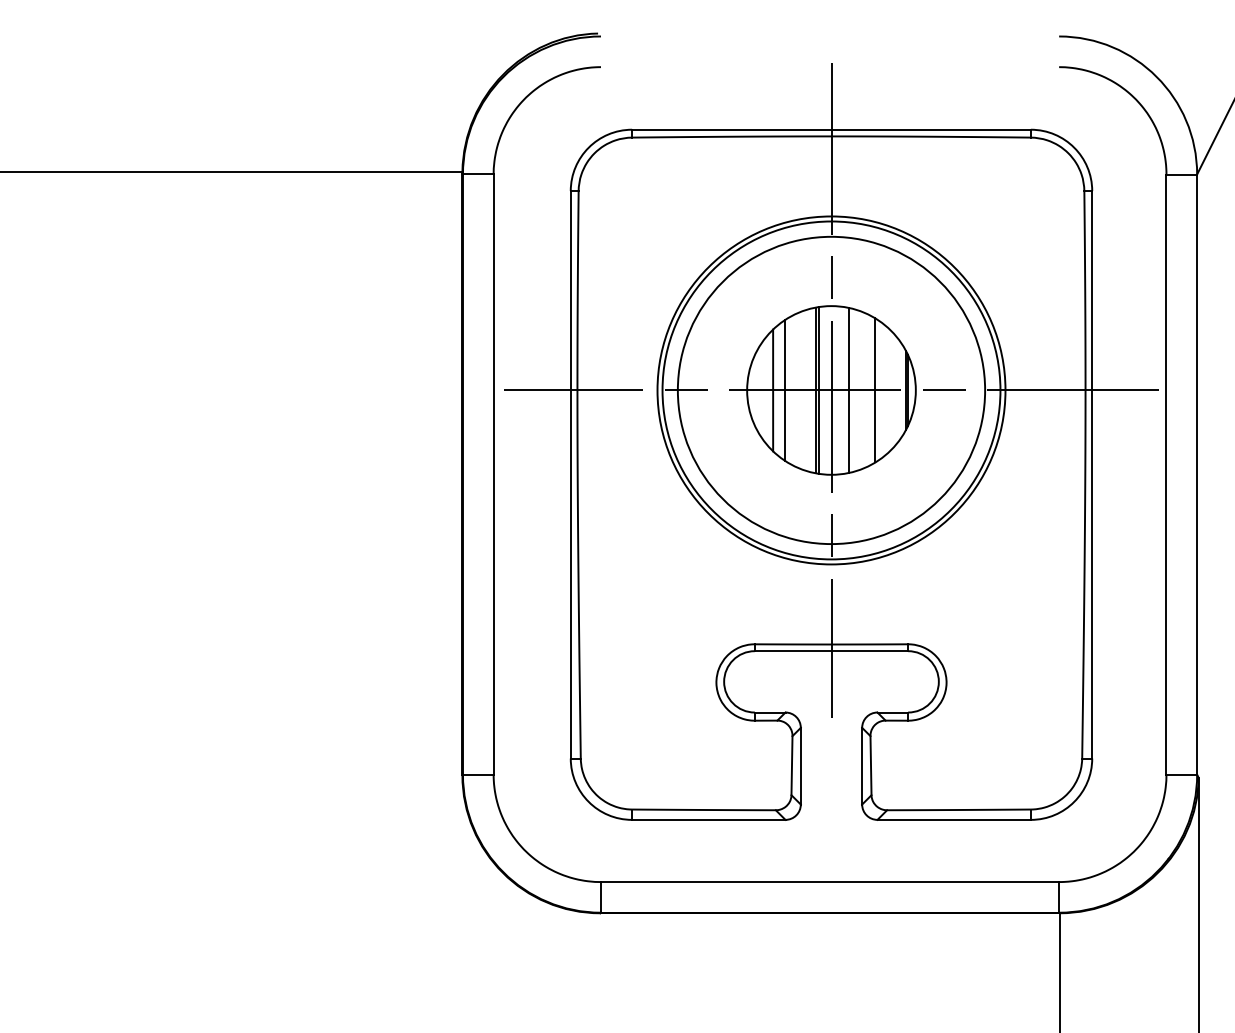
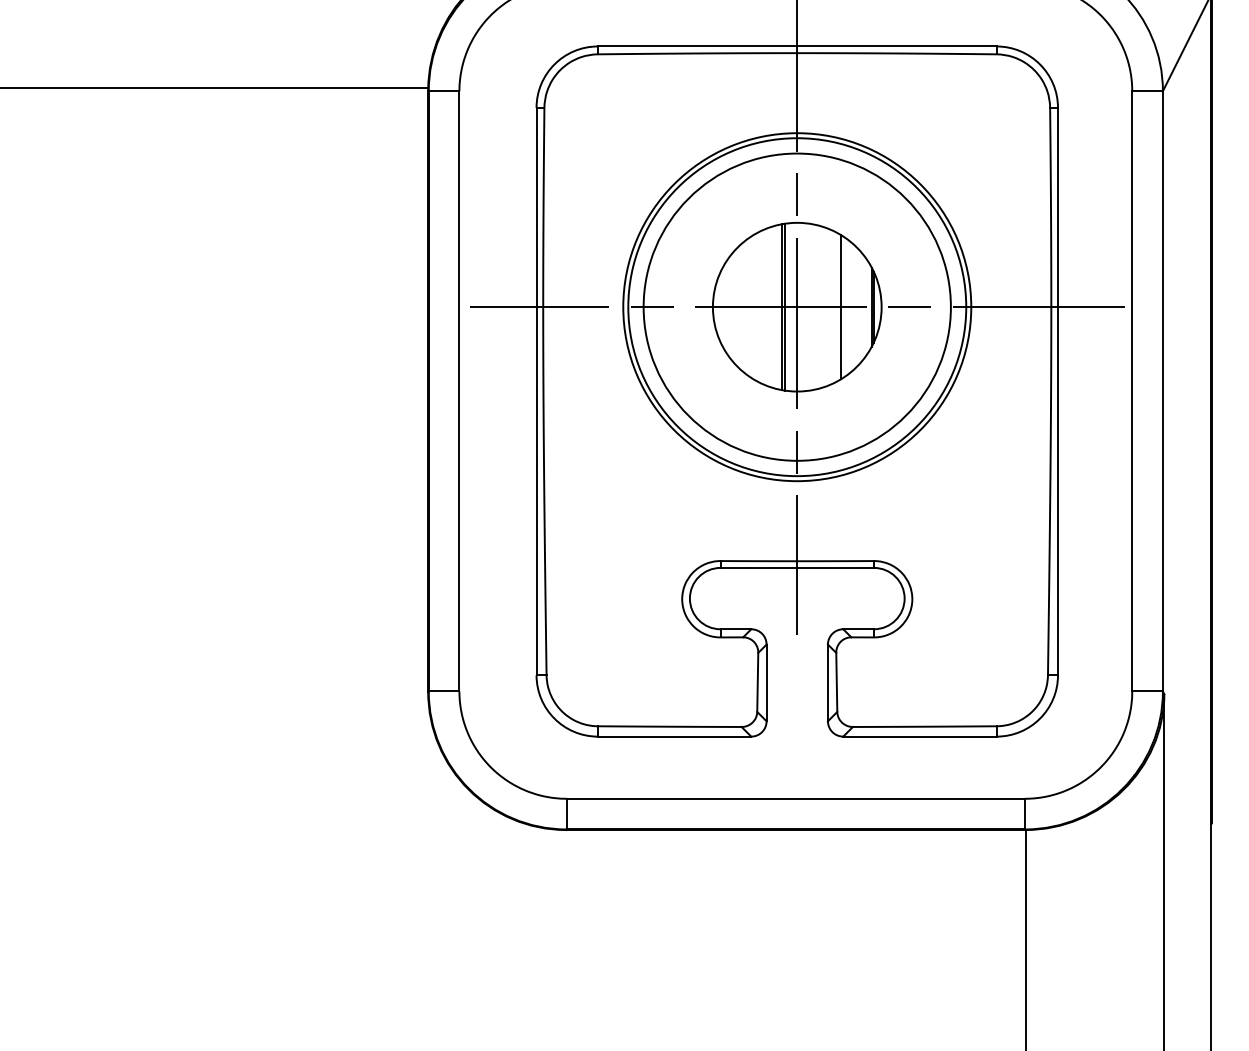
line: (785, 389) -> (751, 306), removed
line: (849, 389) -> (815, 306), removed
line: (772, 390) -> (738, 307), removed

